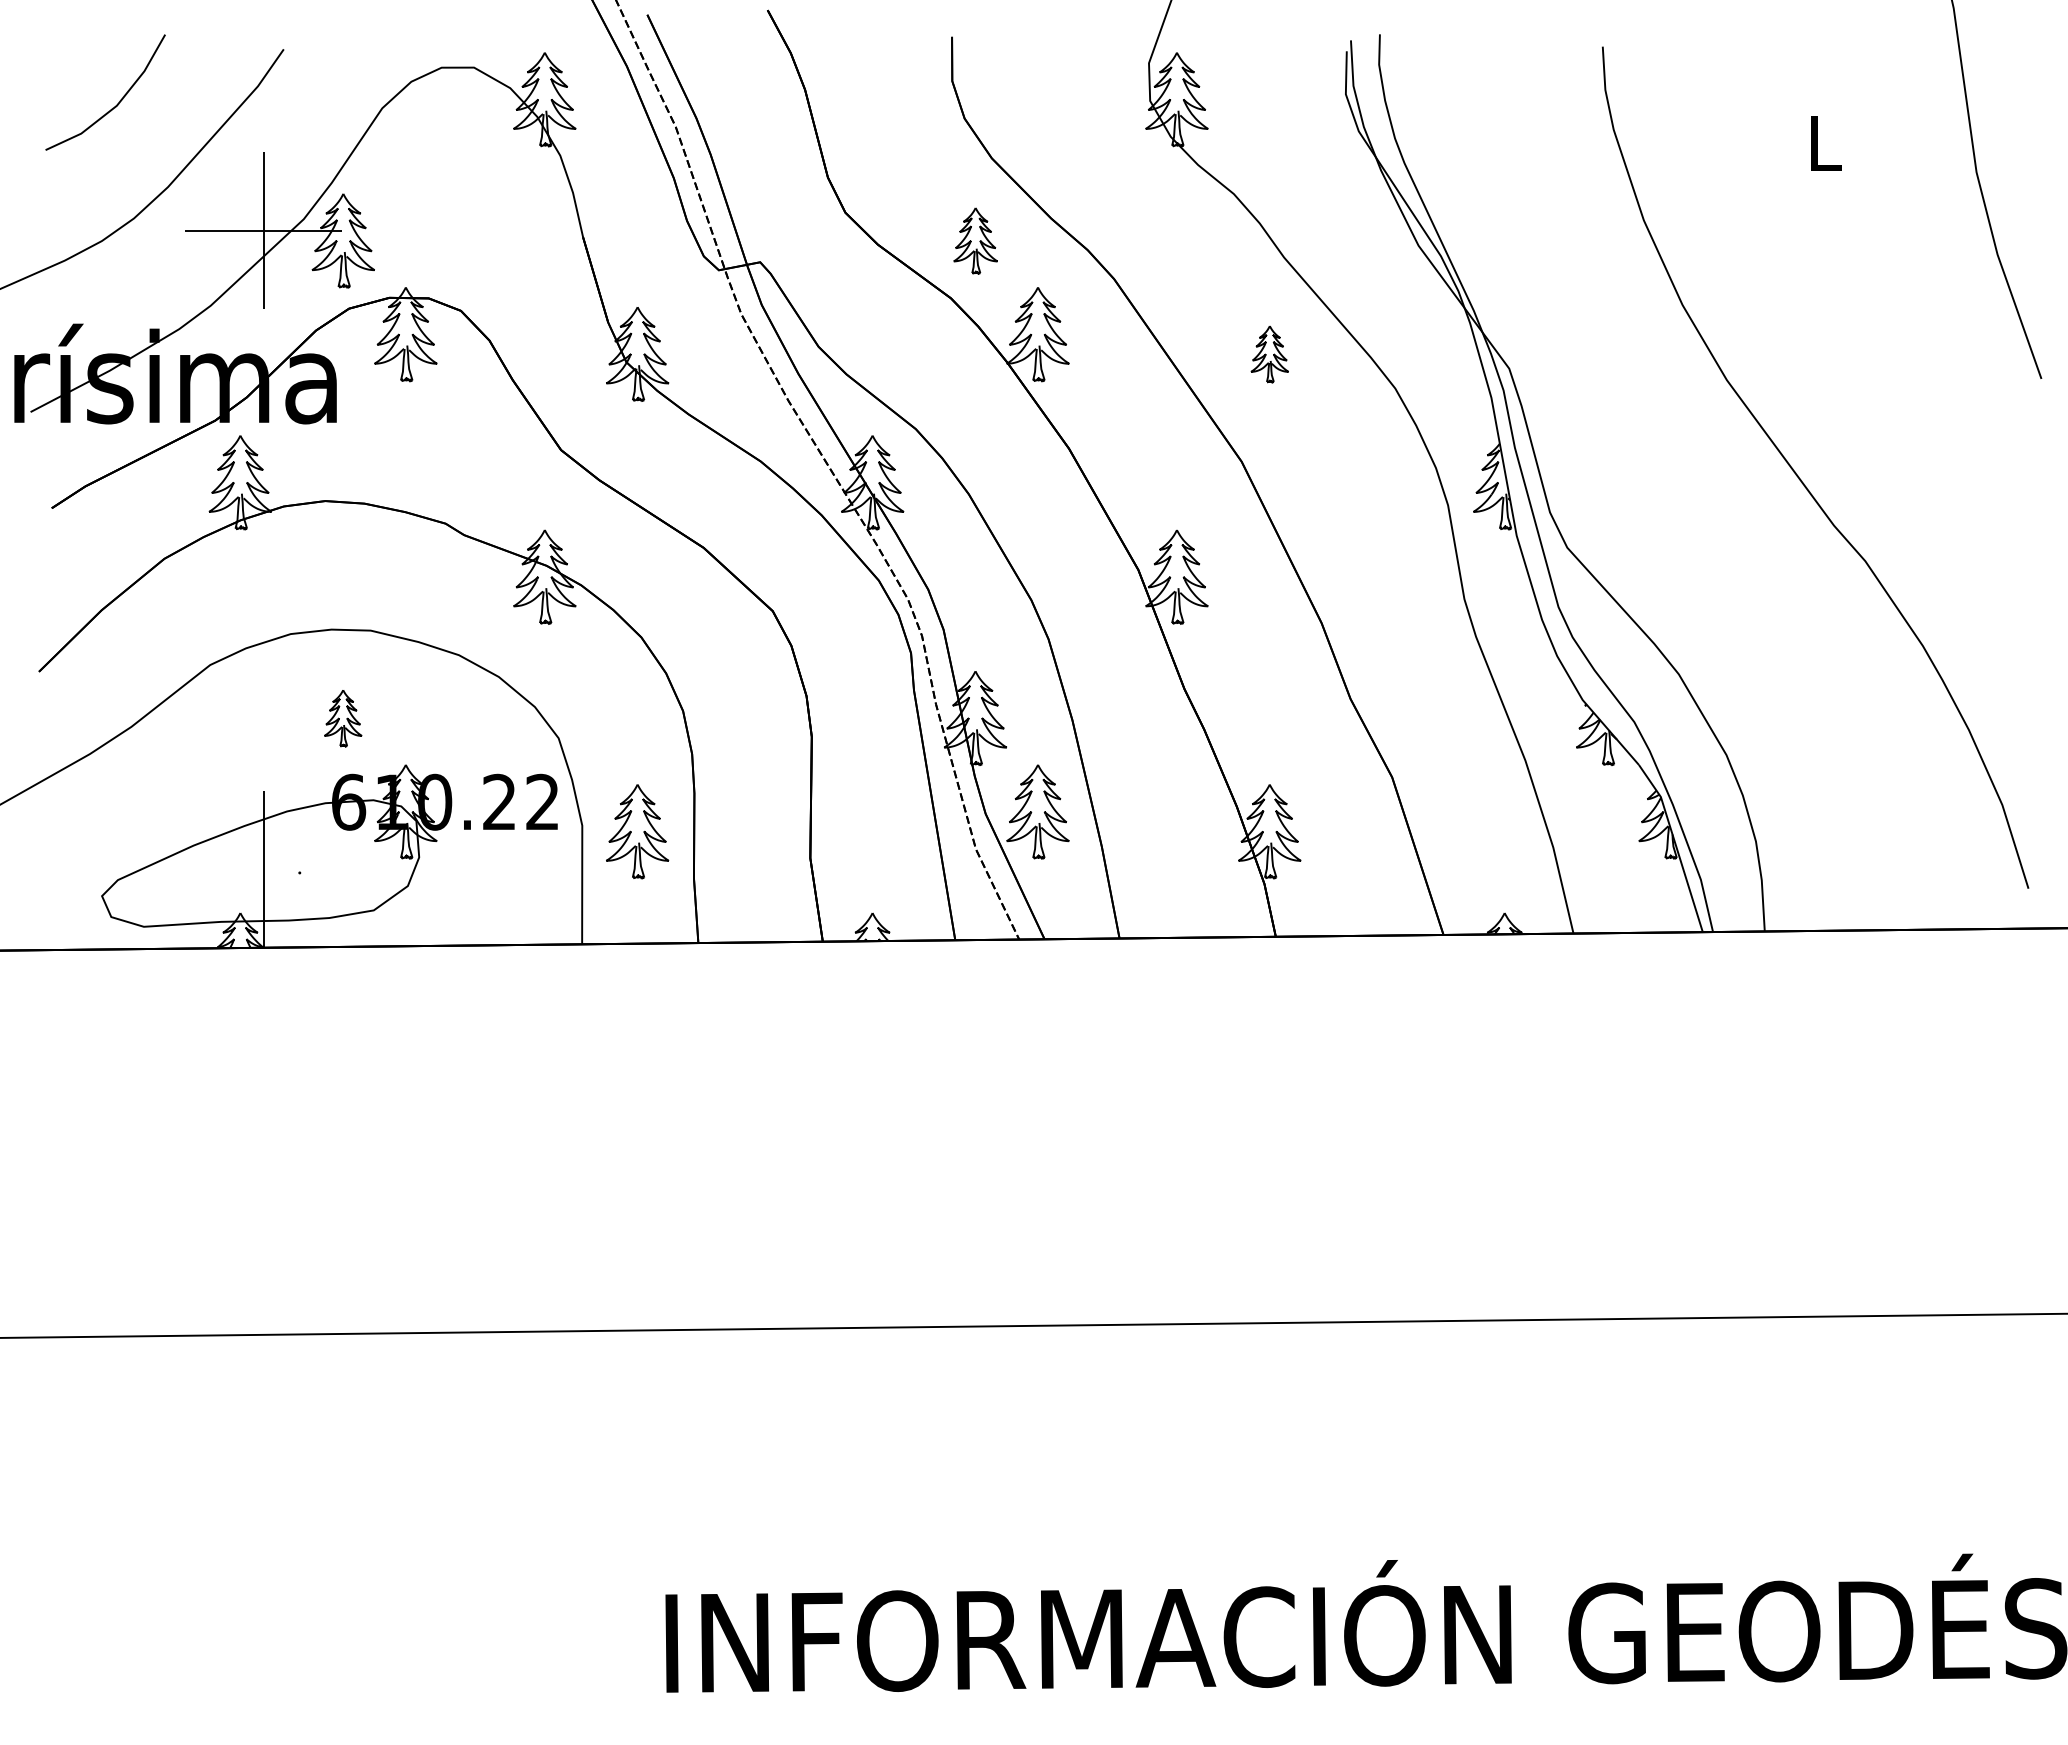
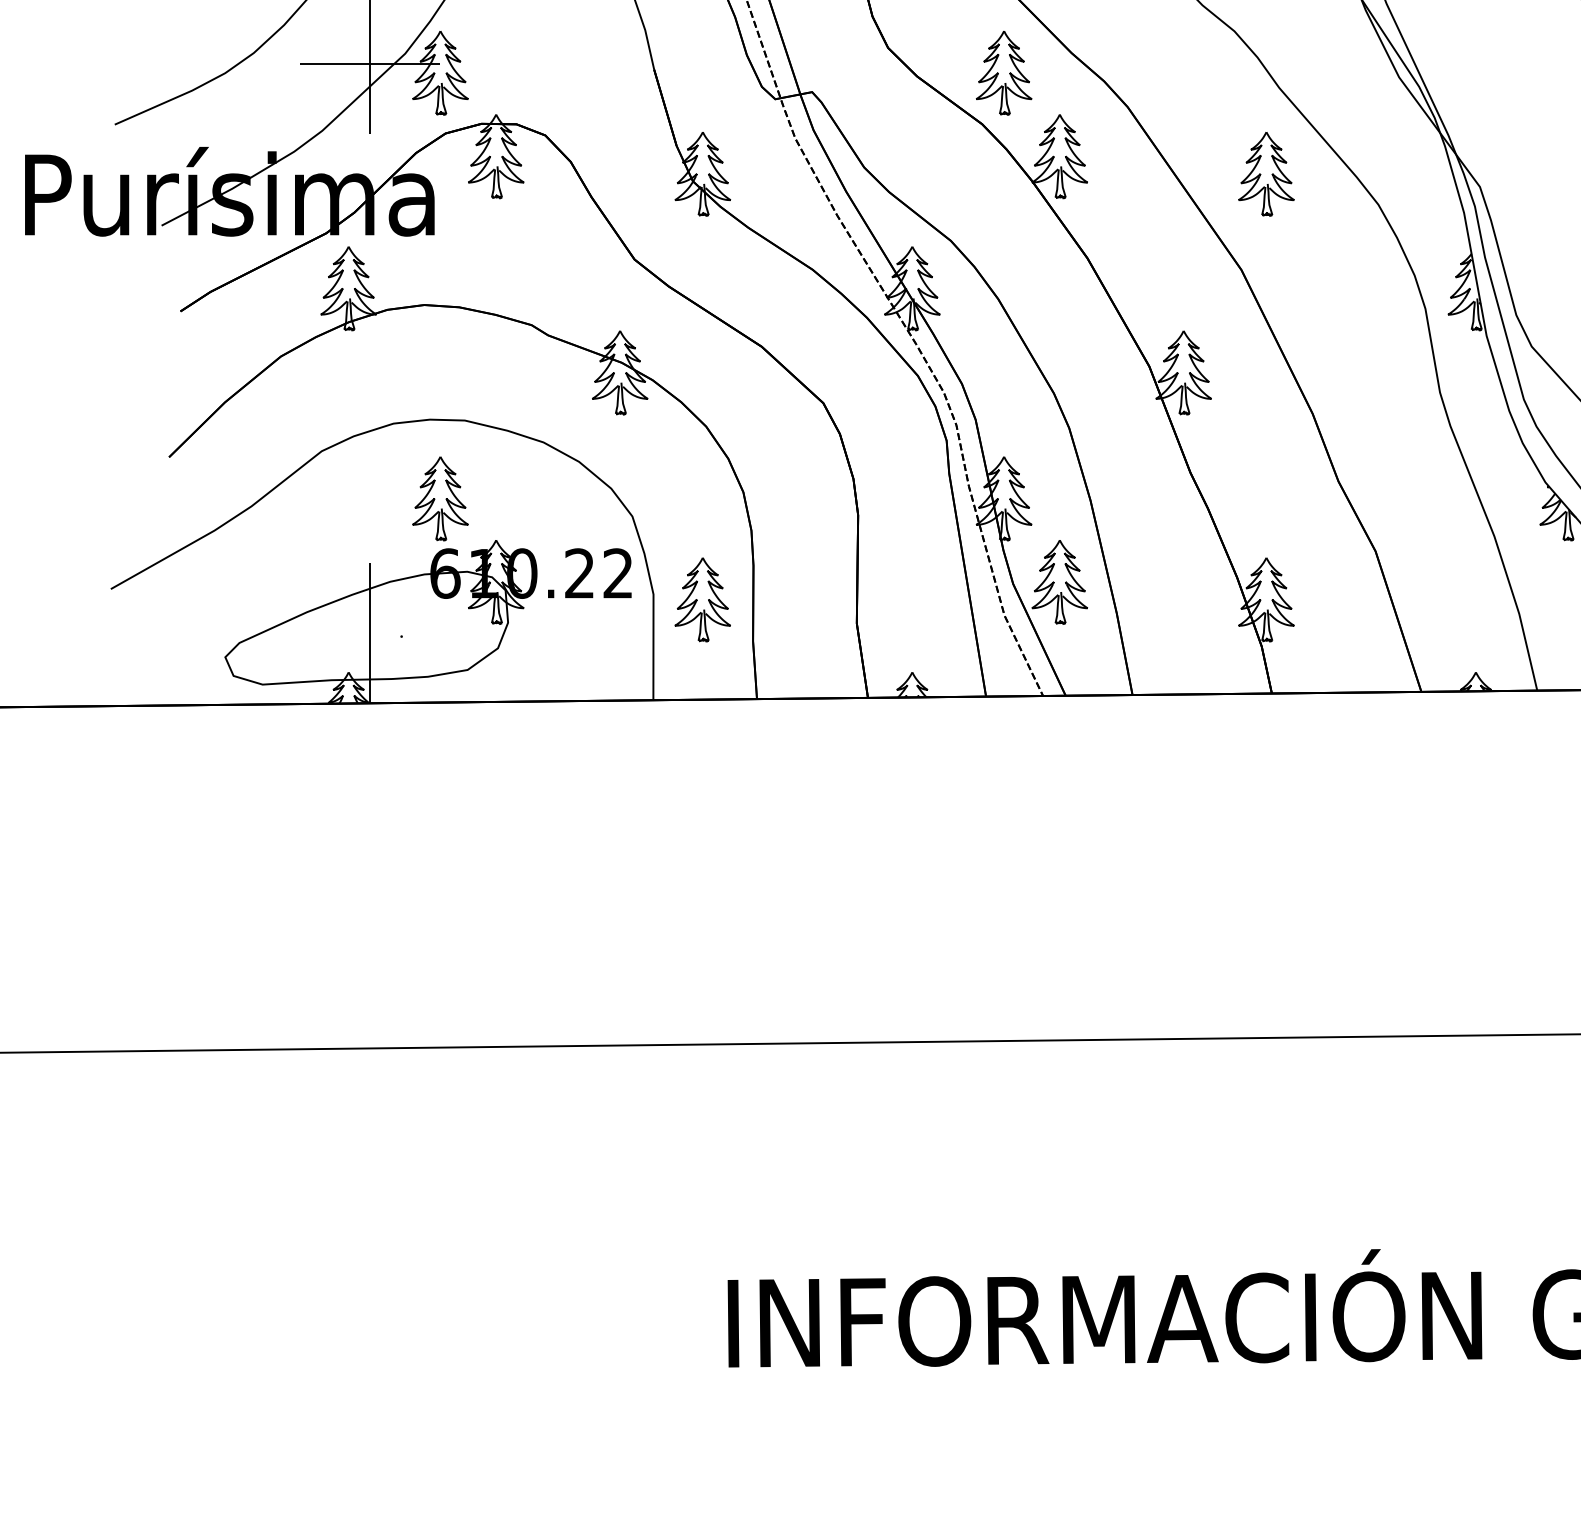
part: (975, 240) -> (1004, 72), size x1.43
part: (1269, 354) -> (1266, 174), size x1.67
part: (342, 718) -> (439, 498), size x1.67

